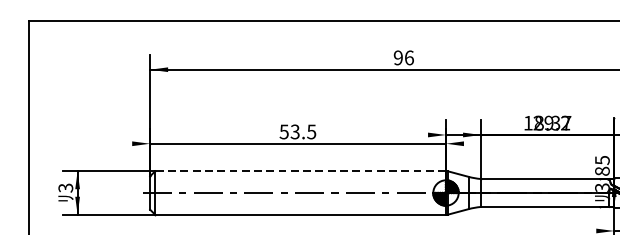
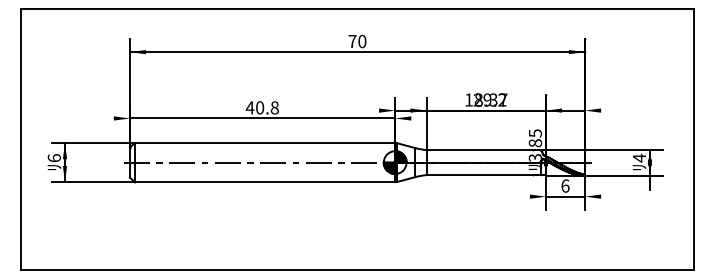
text: (403, 57) -> (357, 41), 96 -> 70
text: (296, 131) -> (261, 107), 53.5 -> 40.8
line: (300, 171) -> (264, 143), dashed -> solid
text: (64, 188) -> (53, 158), 3 -> 6

